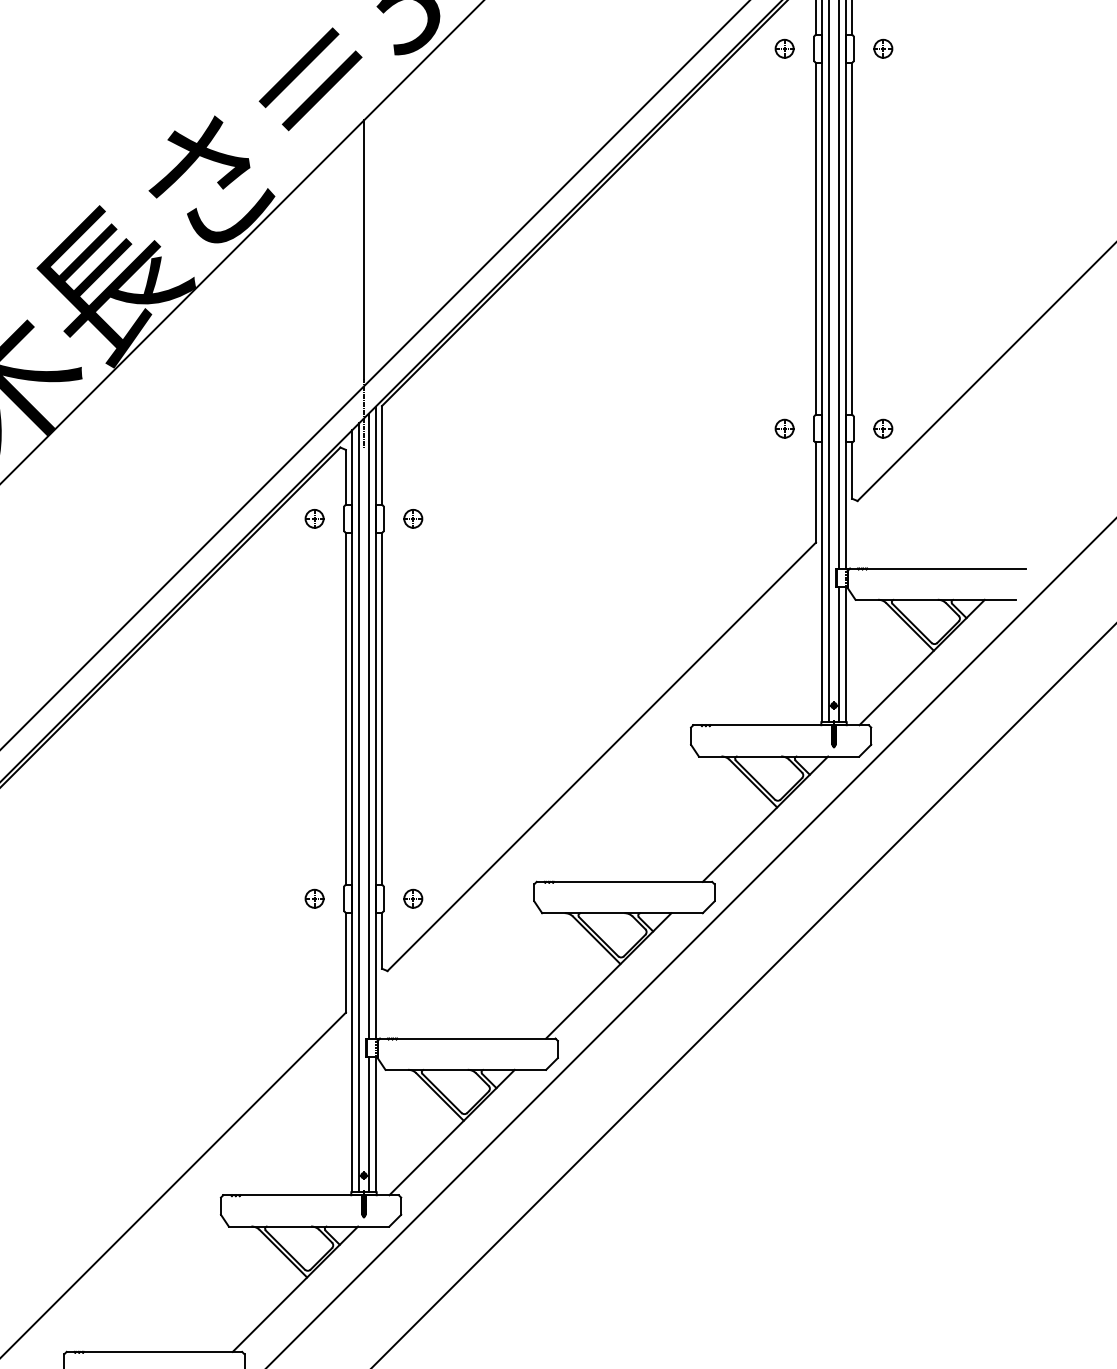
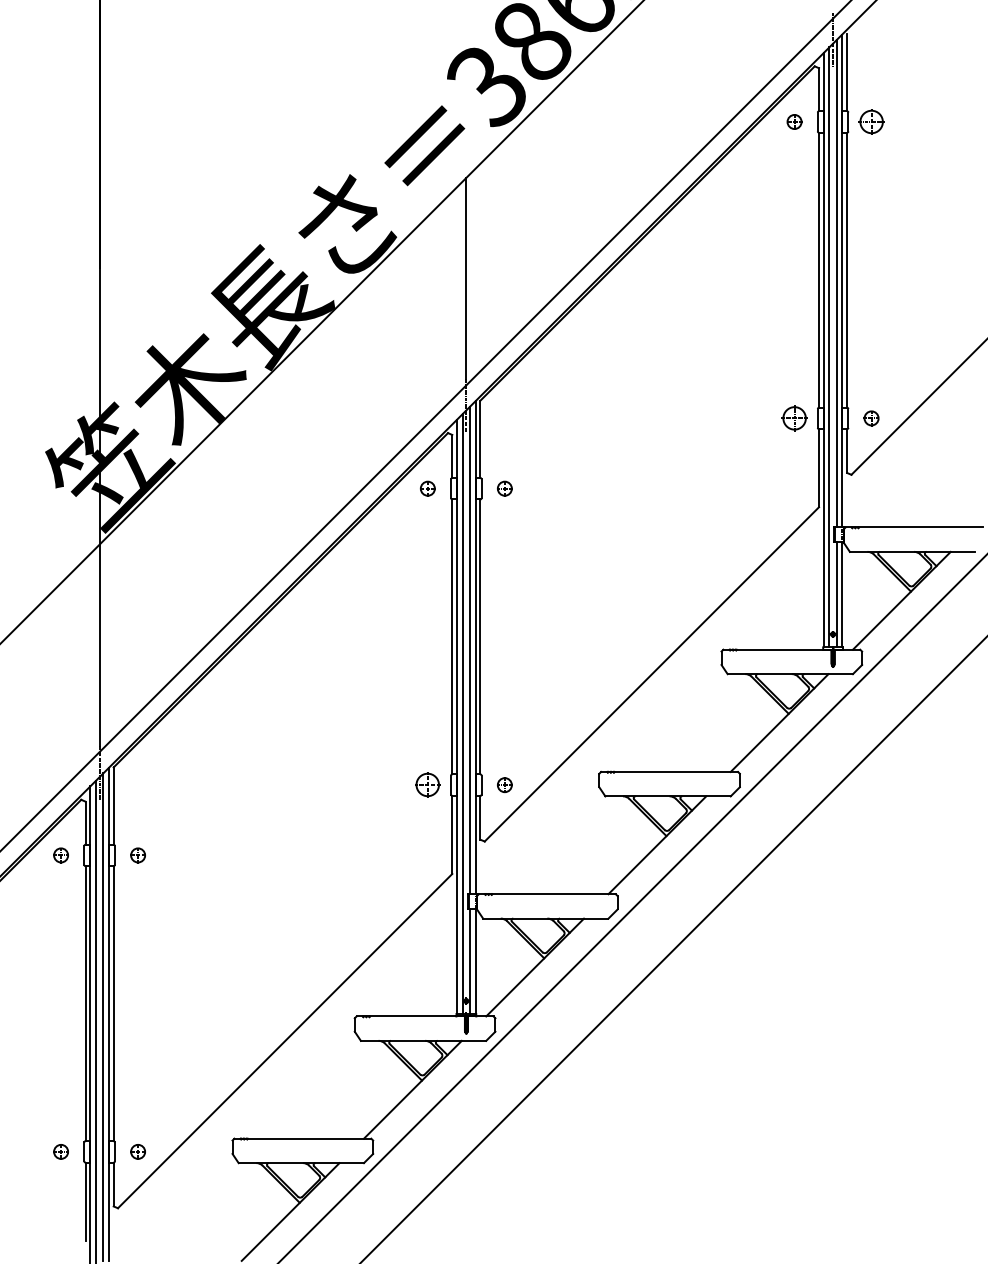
part: (883, 48) -> (871, 121), size x1.6
part: (784, 428) -> (794, 418), size x1.6
part: (314, 899) -> (427, 785), size x1.6

